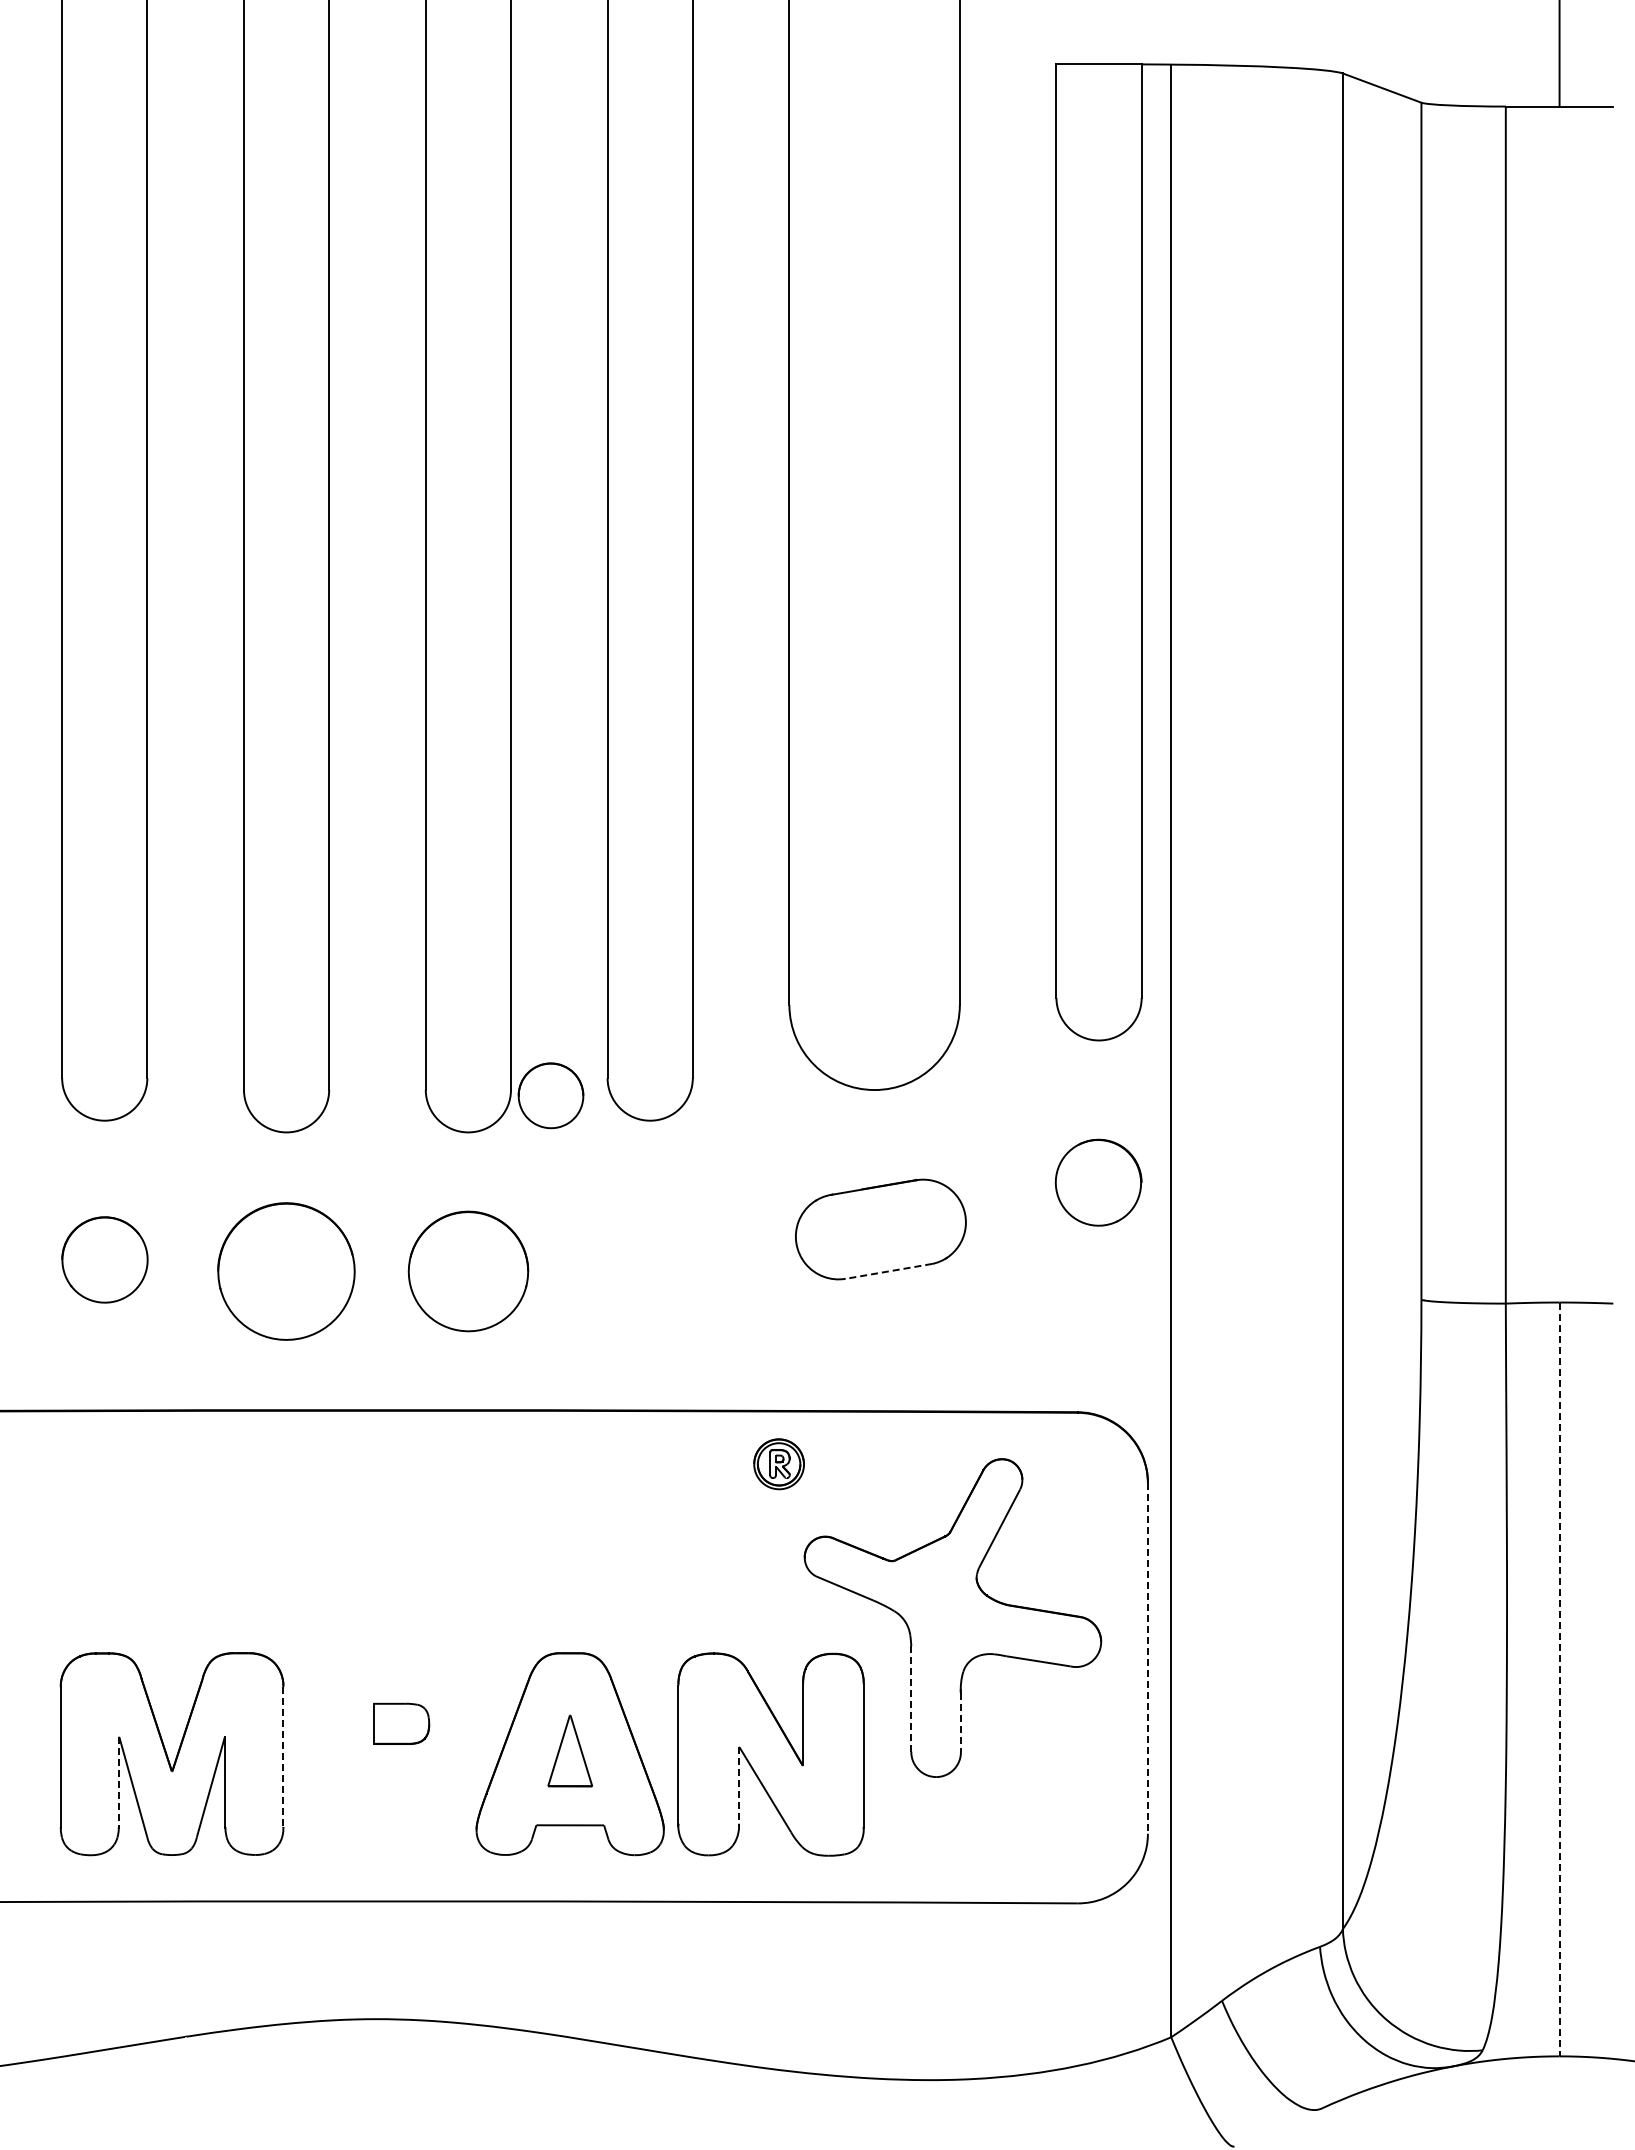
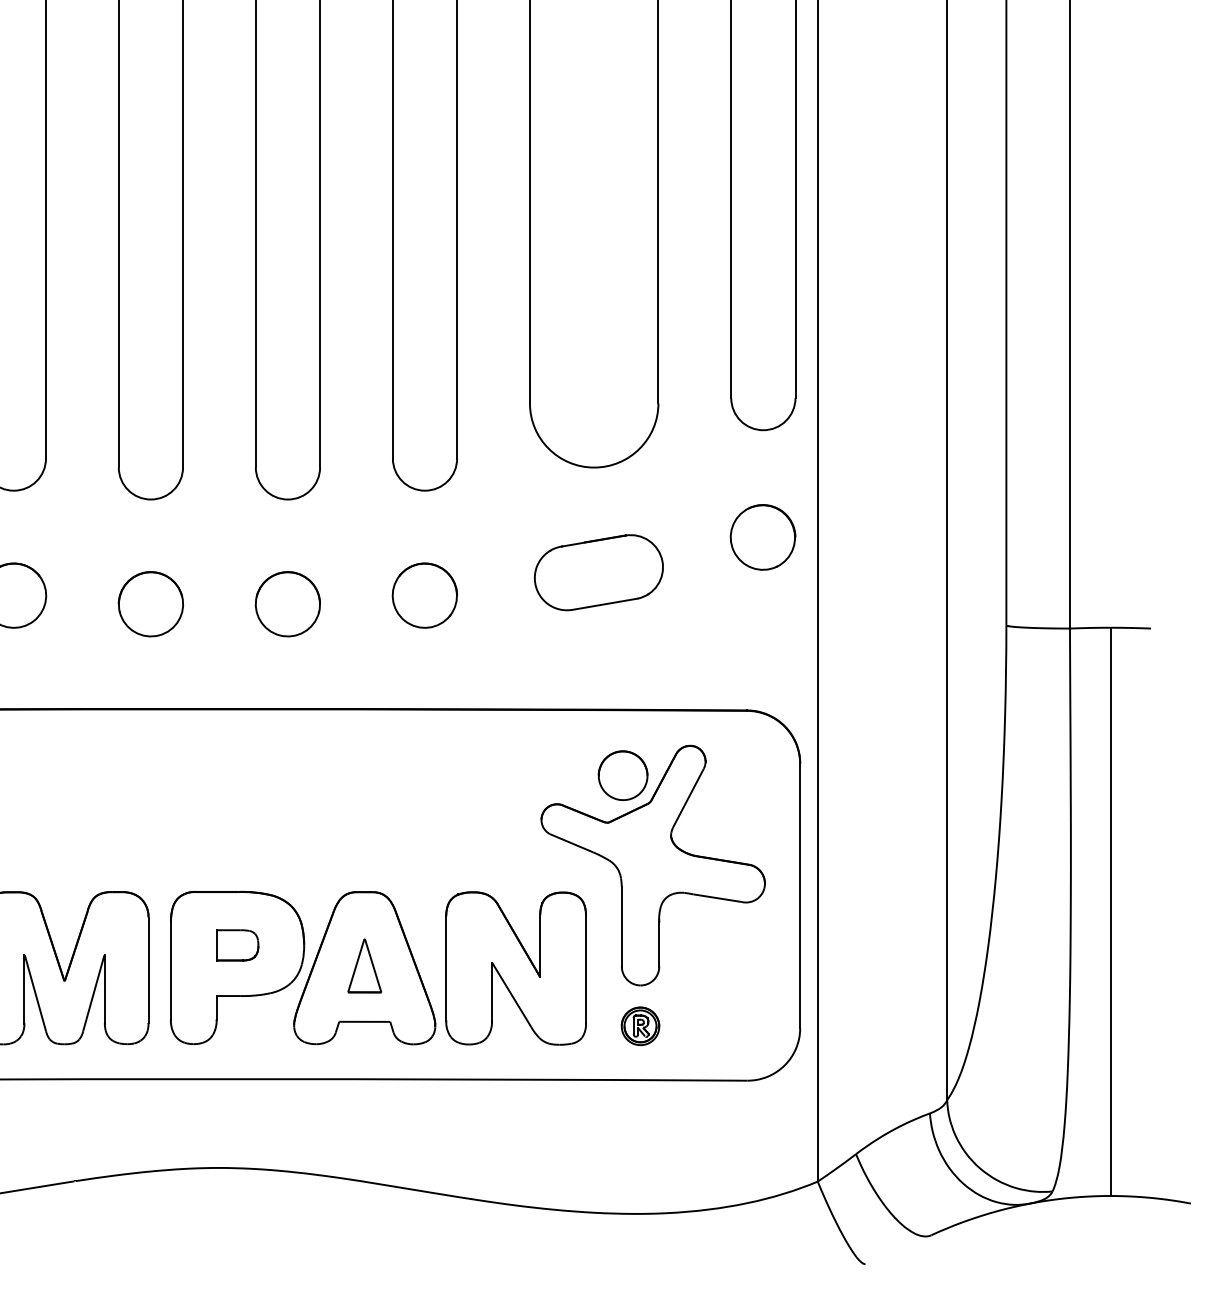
part: (550, 1095) -> (622, 775), moved
part: (649, 1259) -> (424, 595), added
part: (286, 1270) -> (150, 603), size x0.62
part: (467, 1270) -> (287, 603), size x0.71
line: (888, 1271) -> (604, 604), dashed -> solid
part: (778, 1464) -> (640, 1026), moved
line: (1147, 1658) -> (799, 896), dashed -> solid
line: (1559, 1679) -> (1110, 911), dashed -> solid
line: (911, 1699) -> (621, 926), dashed -> solid
line: (960, 1723) -> (658, 945), dashed -> solid
part: (401, 1753) -> (237, 967), added
line: (283, 1757) -> (148, 970), dashed -> solid
line: (118, 1782) -> (24, 989), dashed -> solid
line: (738, 1786) -> (491, 992), dashed -> solid

